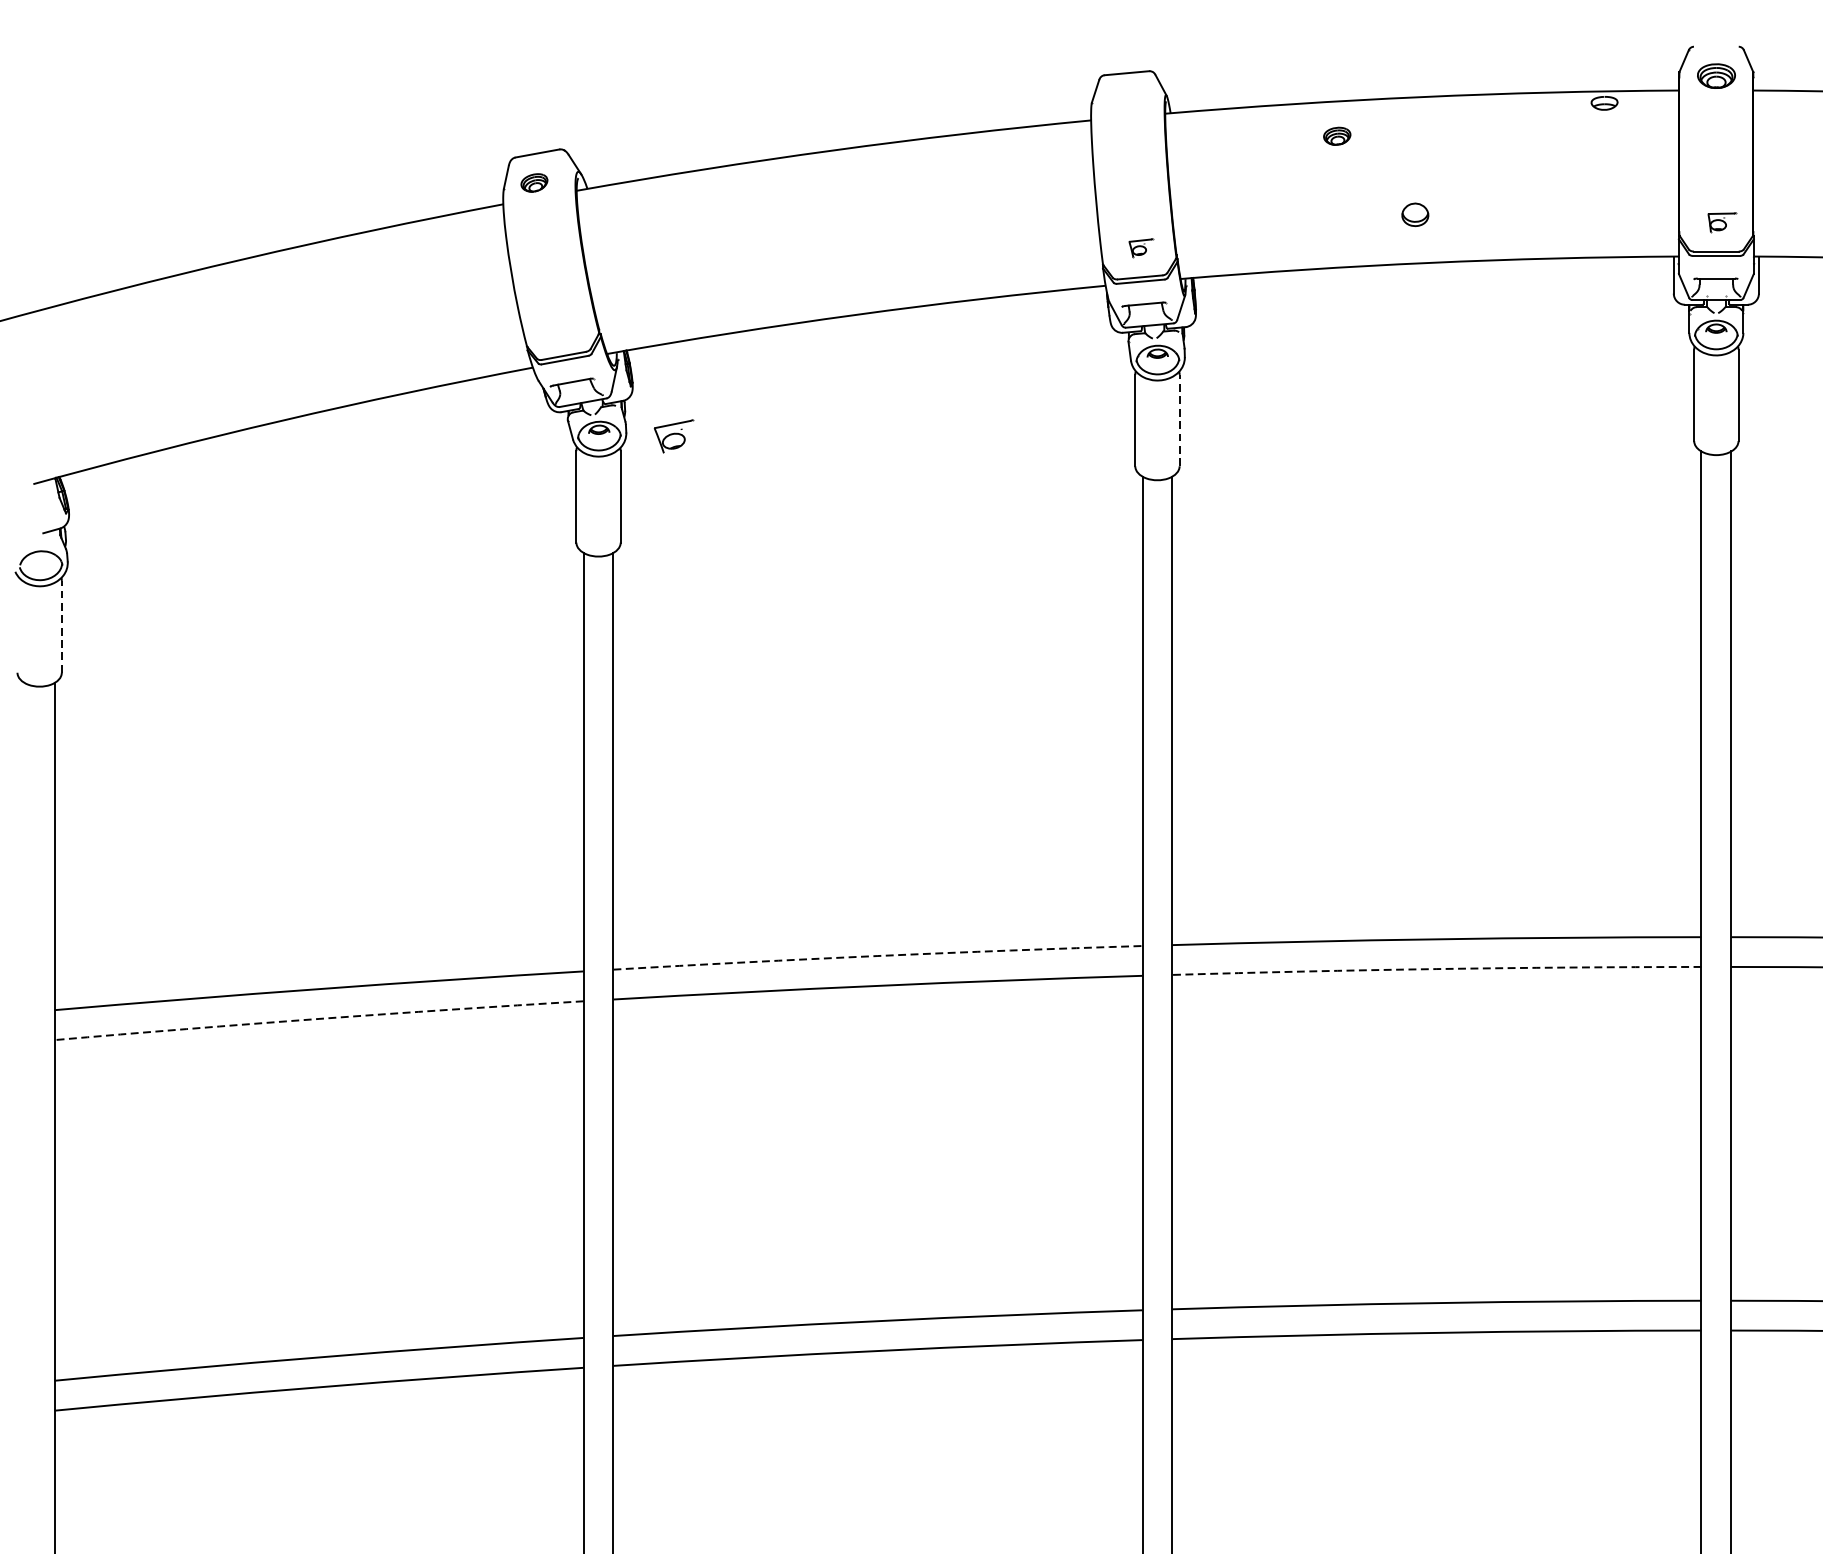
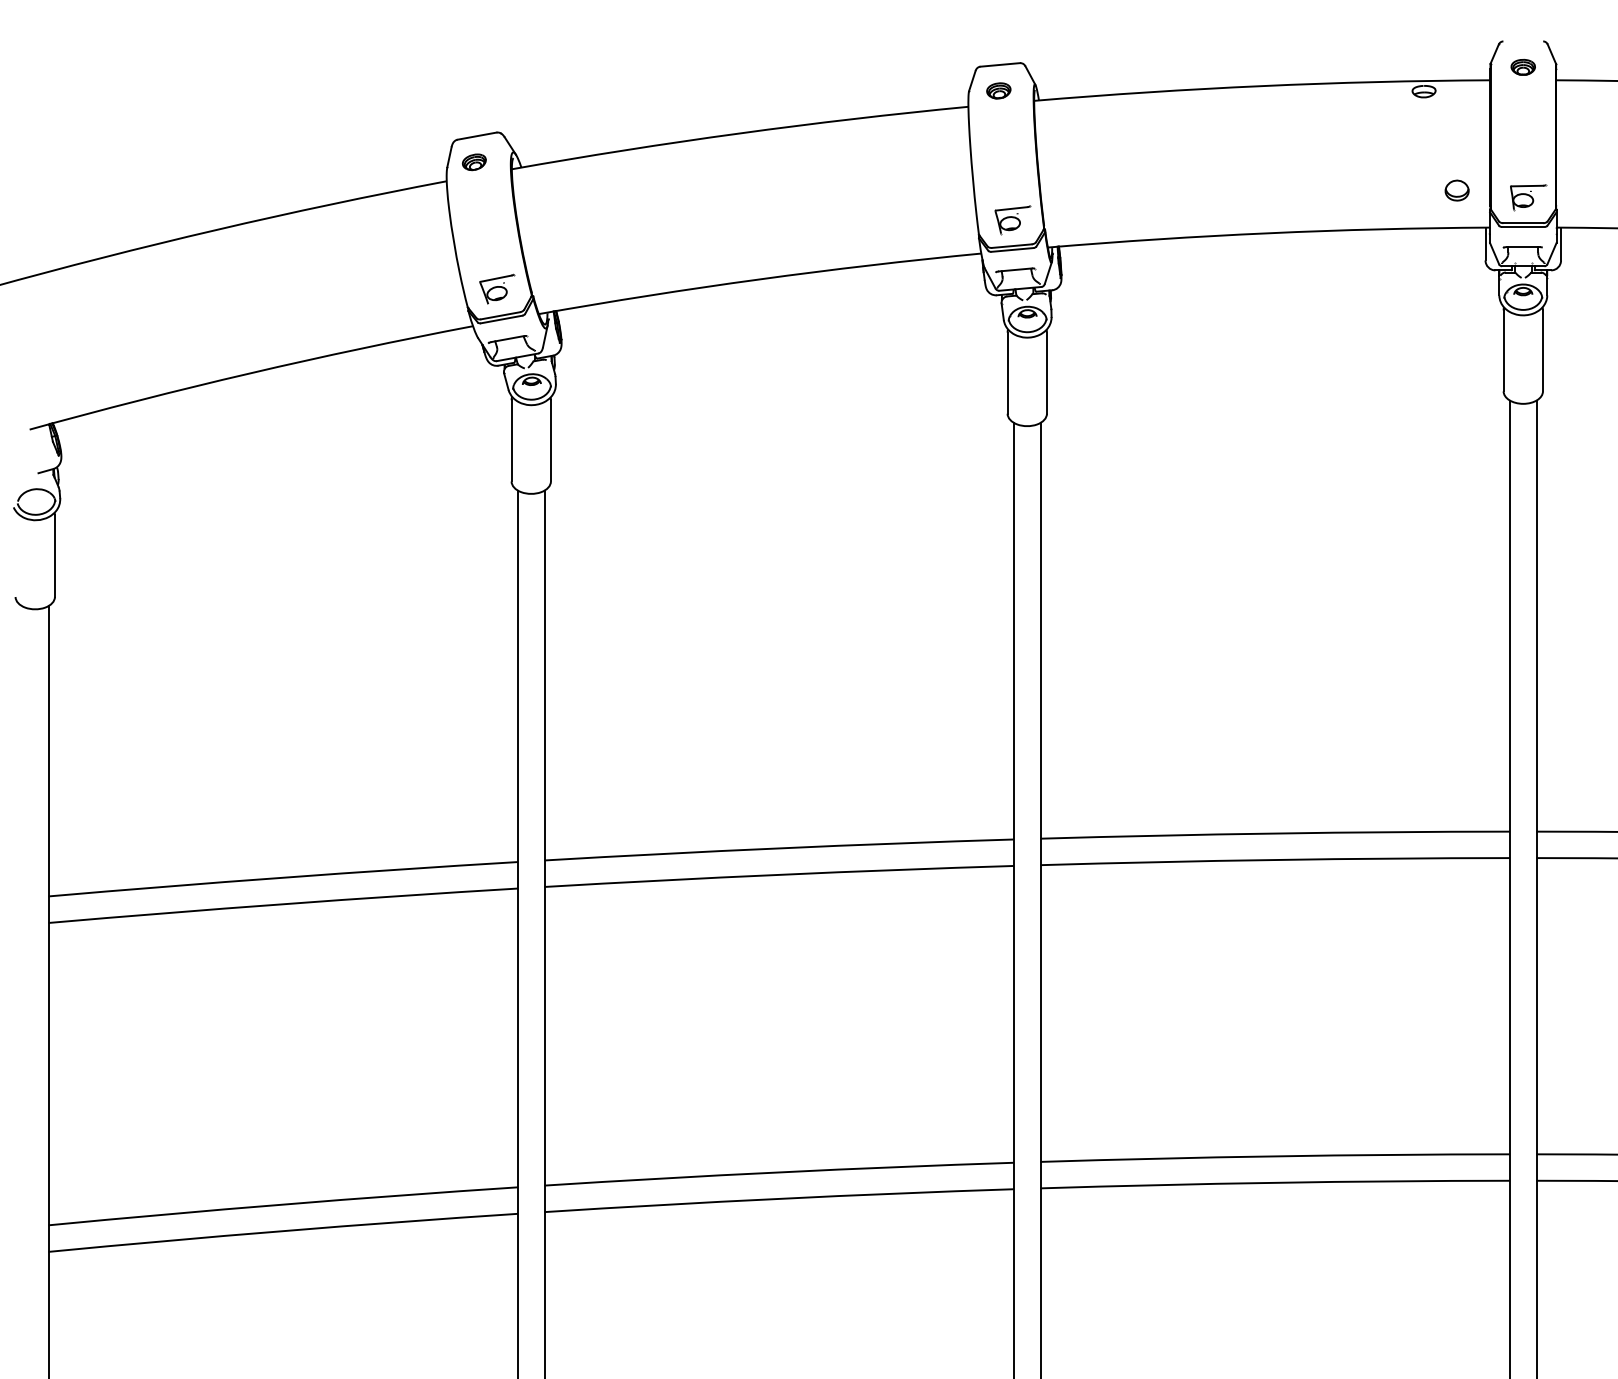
part: (1715, 75) -> (1522, 66), size x0.71
part: (1336, 135) -> (998, 90), moved
part: (1414, 214) -> (1456, 190), moved
part: (1722, 222) -> (1528, 197), size x1.43
part: (1140, 248) -> (1012, 220), size x1.67
line: (1179, 420) -> (1046, 373), dashed -> solid
part: (674, 435) -> (497, 288), moved
line: (61, 627) -> (54, 556), dashed -> solid
line: (878, 956) -> (779, 848), dashed -> solid
line: (1437, 968) -> (1275, 859), dashed -> solid
line: (319, 1019) -> (283, 904), dashed -> solid

